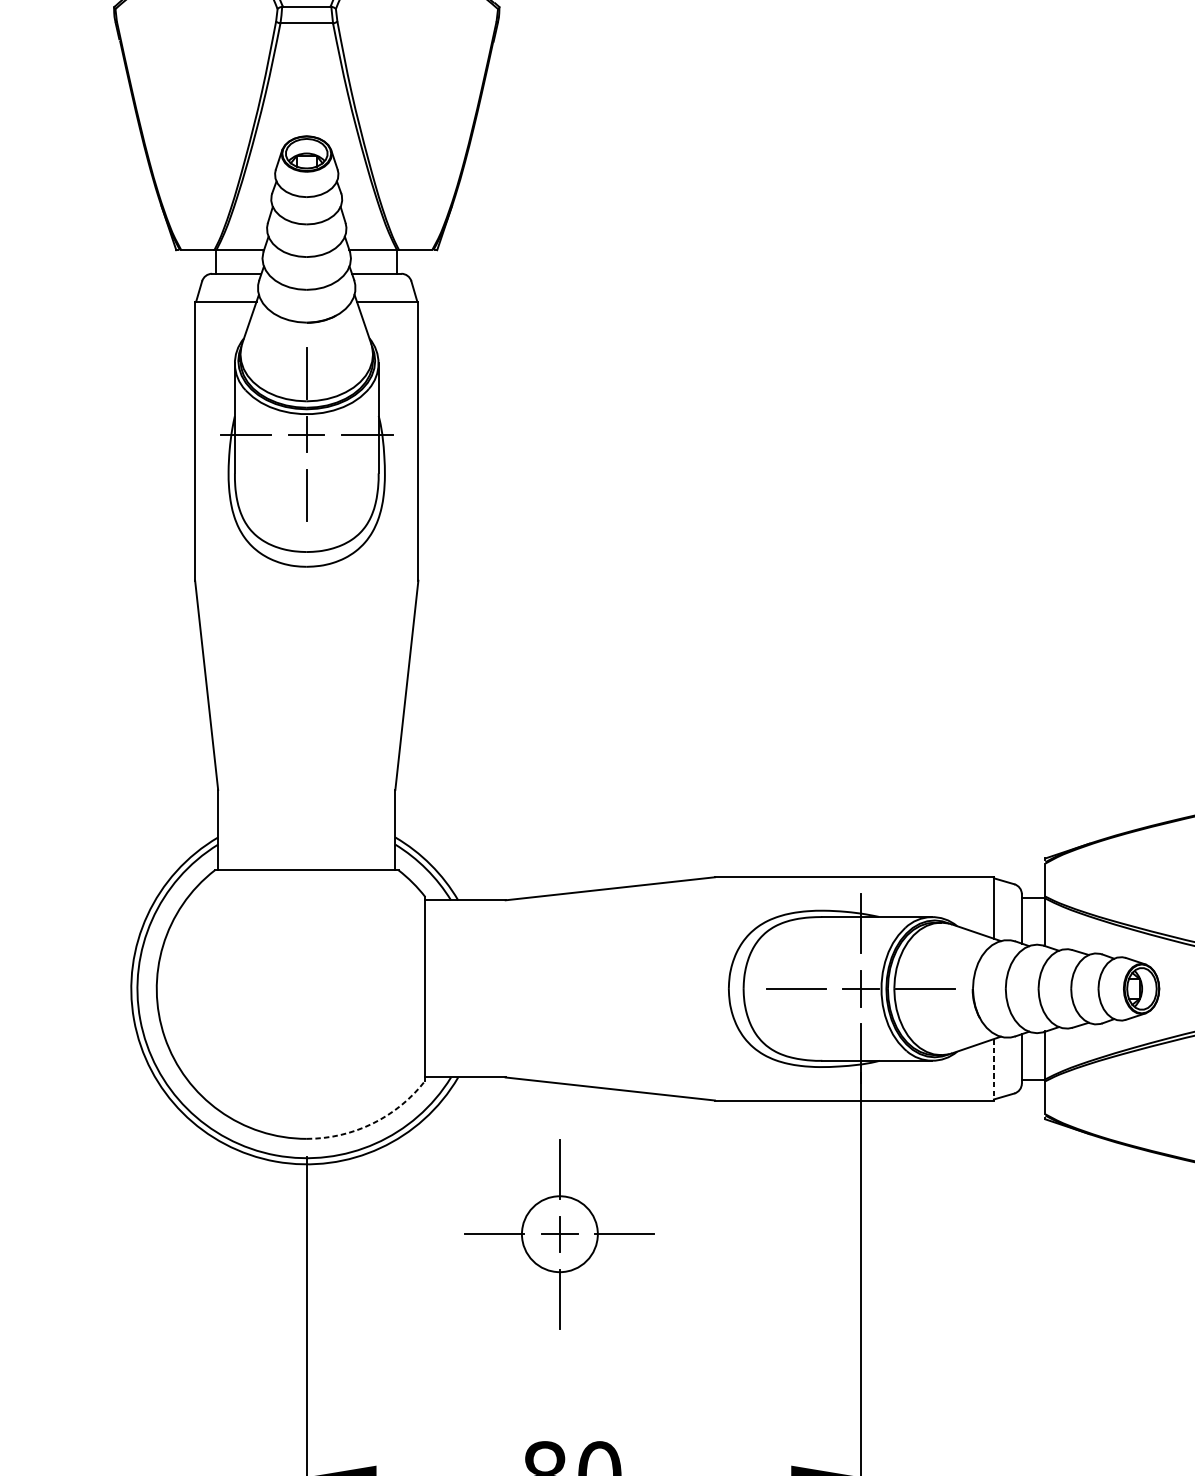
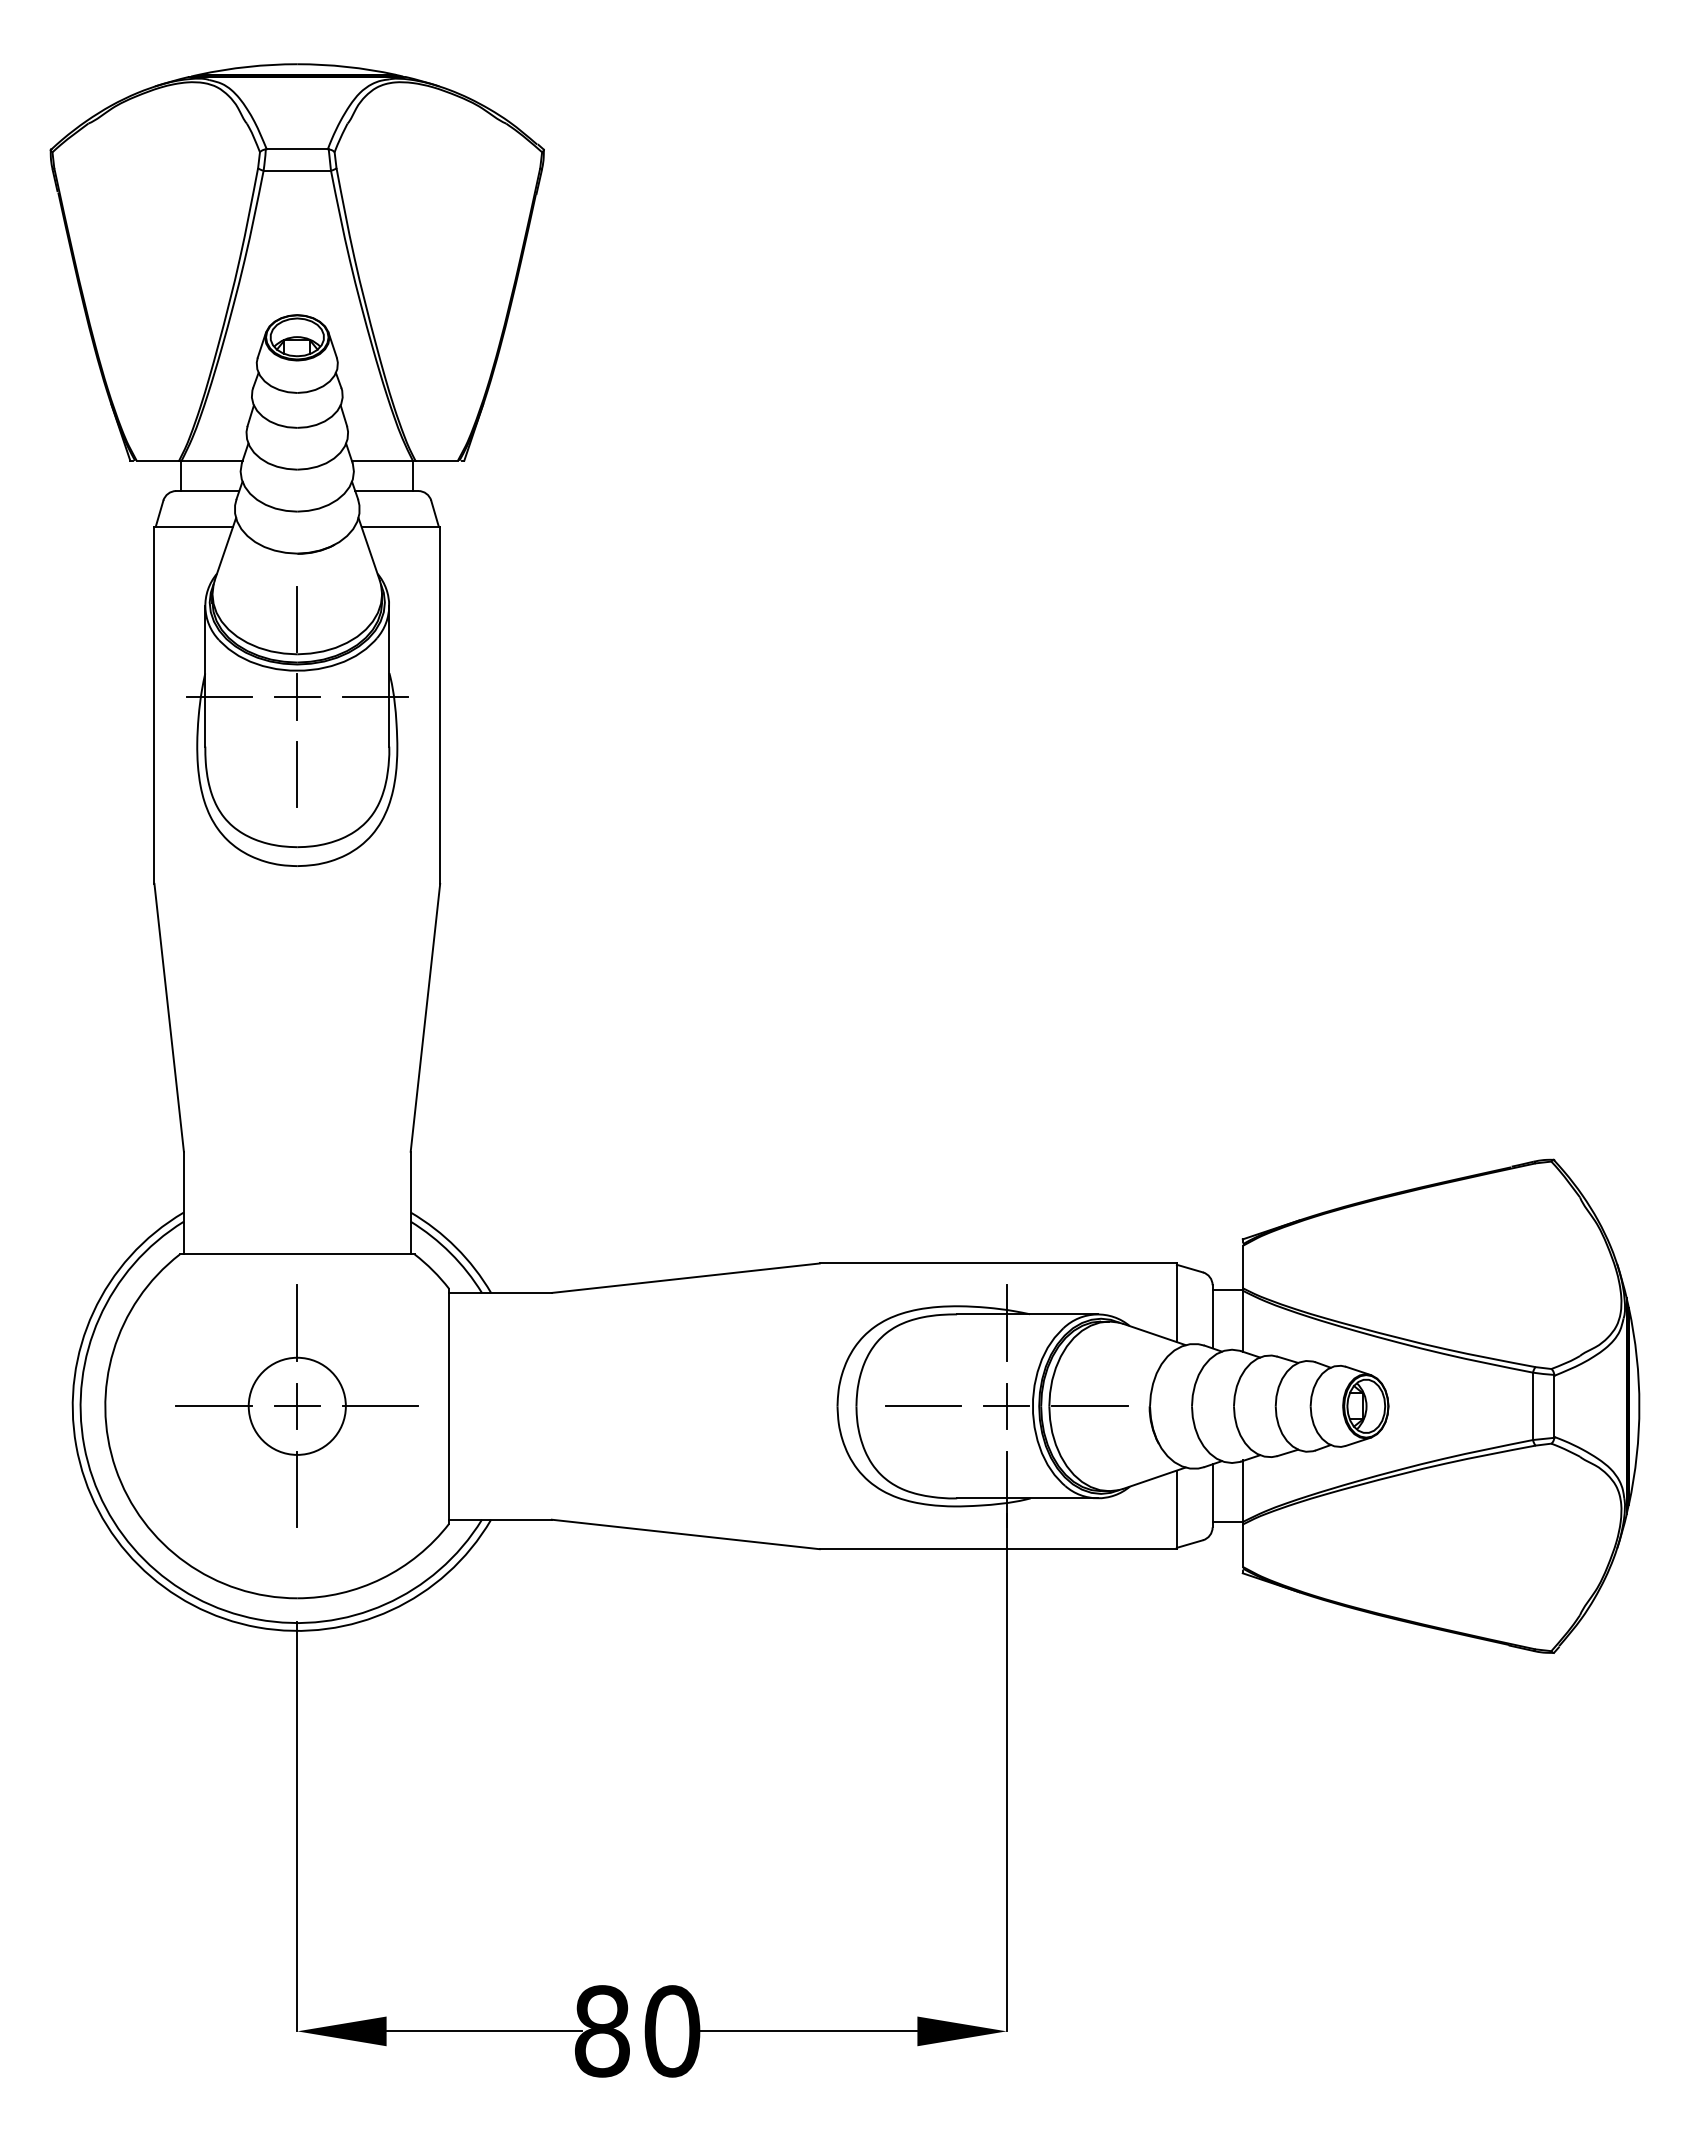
line: (993, 1070) -> (1176, 1510), dashed -> solid
arc: (372, 1123) -> (381, 1578), dashed -> solid
part: (559, 1233) -> (296, 1405), moved

